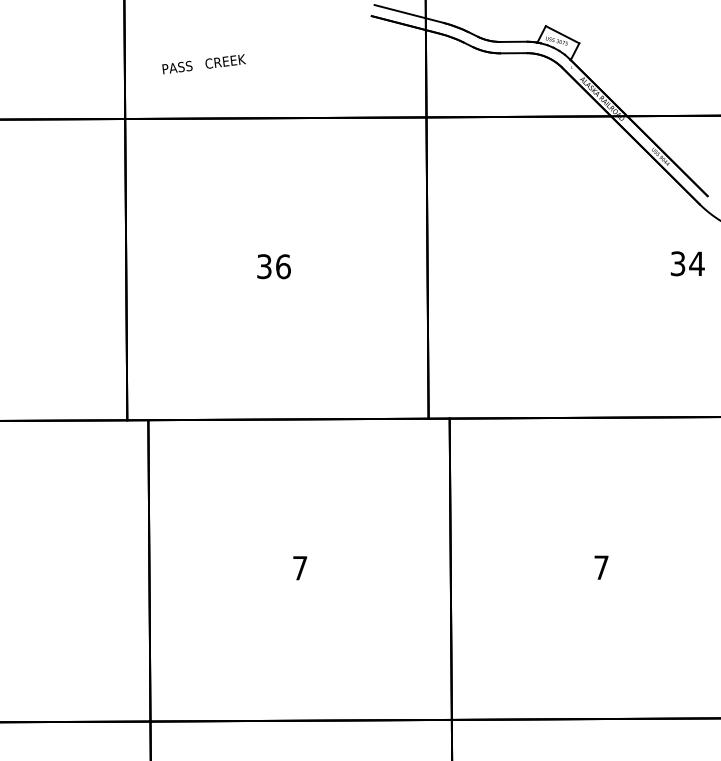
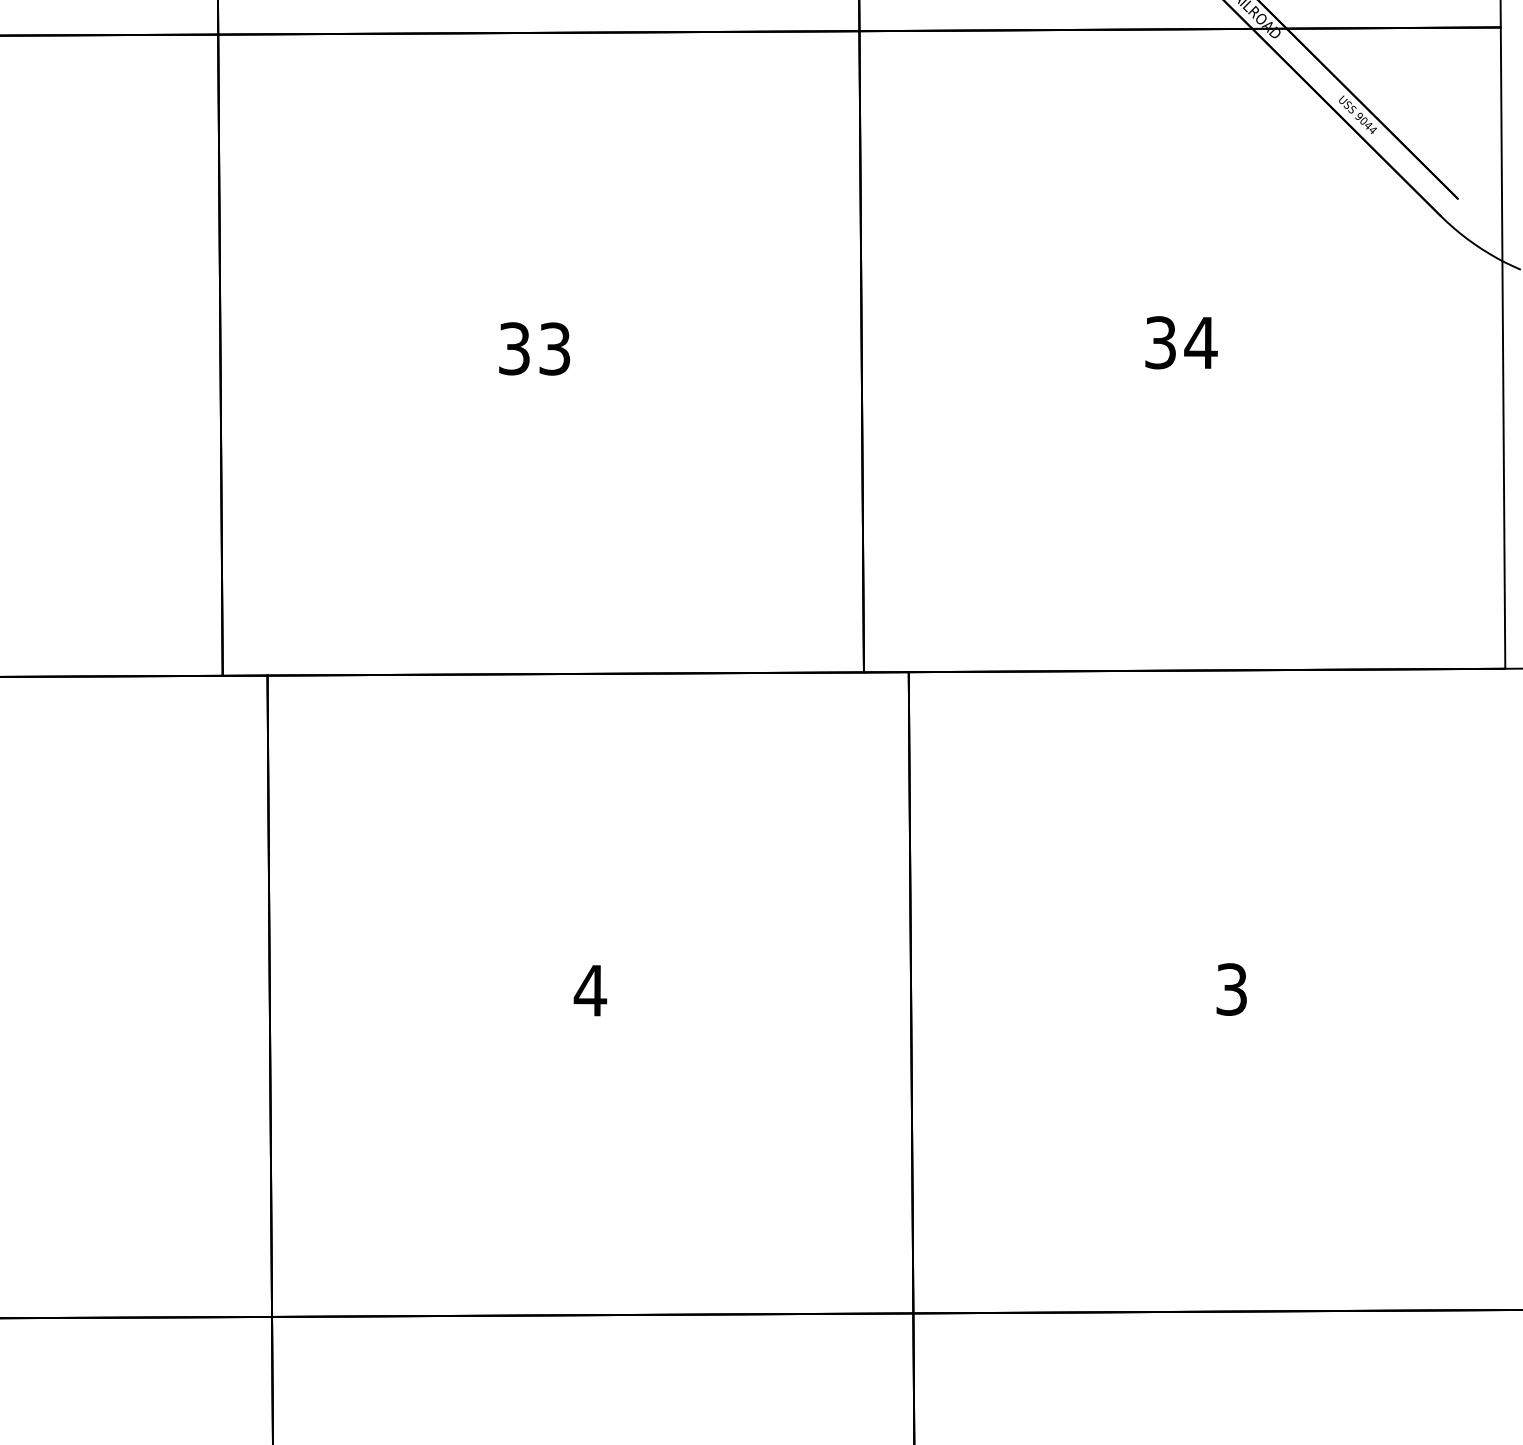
text: (687, 263) -> (1180, 342), moved
text: (283, 266) -> (555, 348), 36 -> 33
text: (601, 567) -> (1231, 989), 7 -> 3
text: (299, 568) -> (589, 991), 7 -> 4

